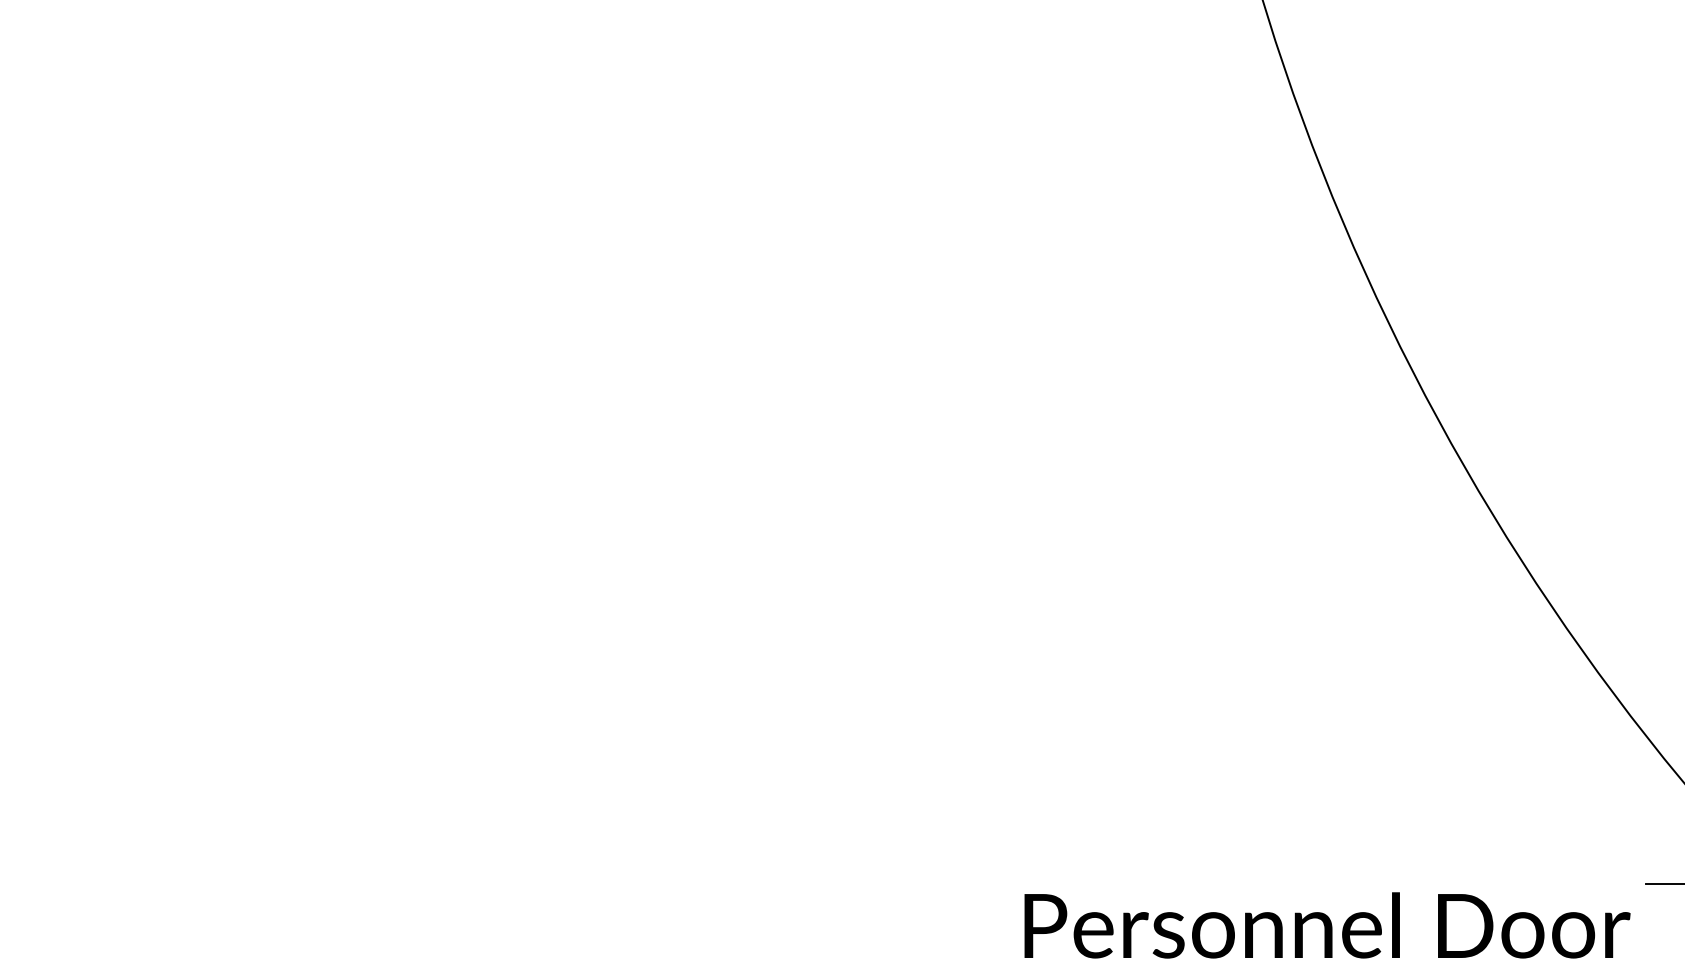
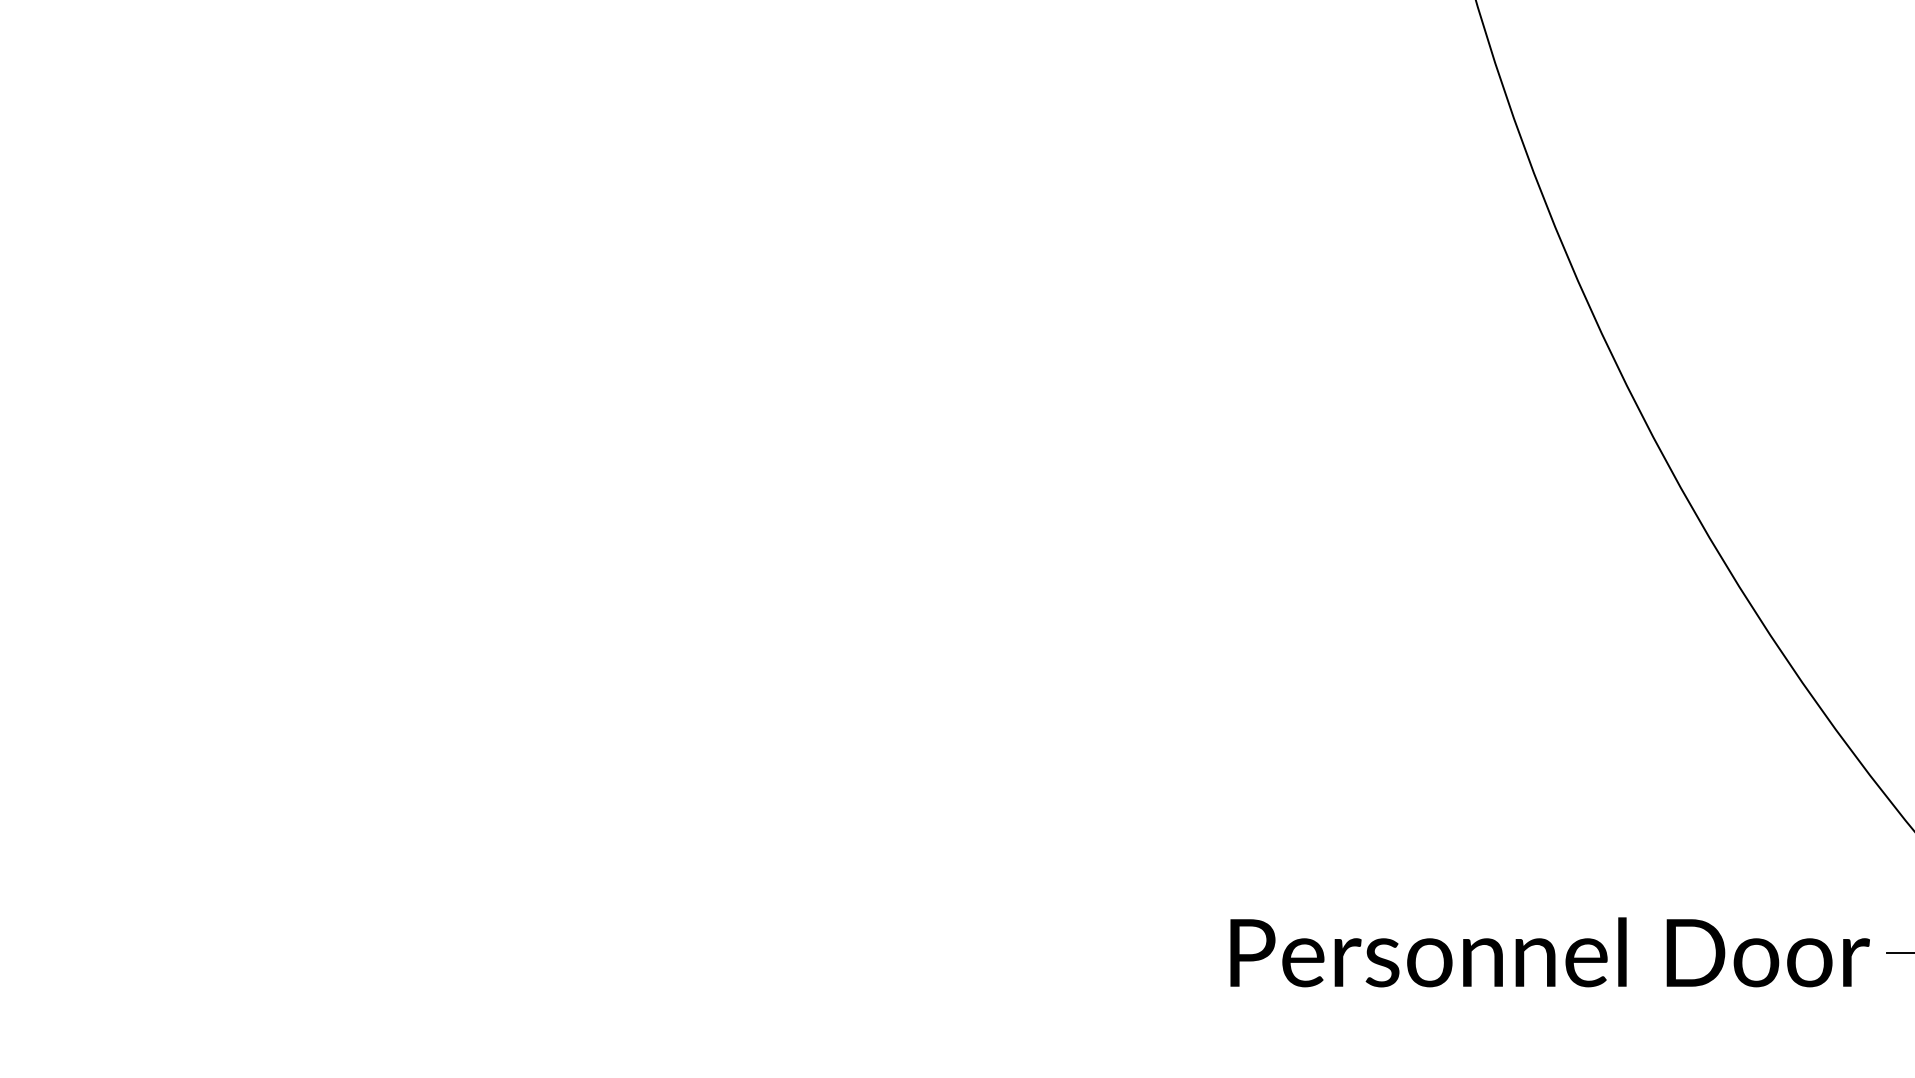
text: (1326, 925) -> (1549, 952), moved

